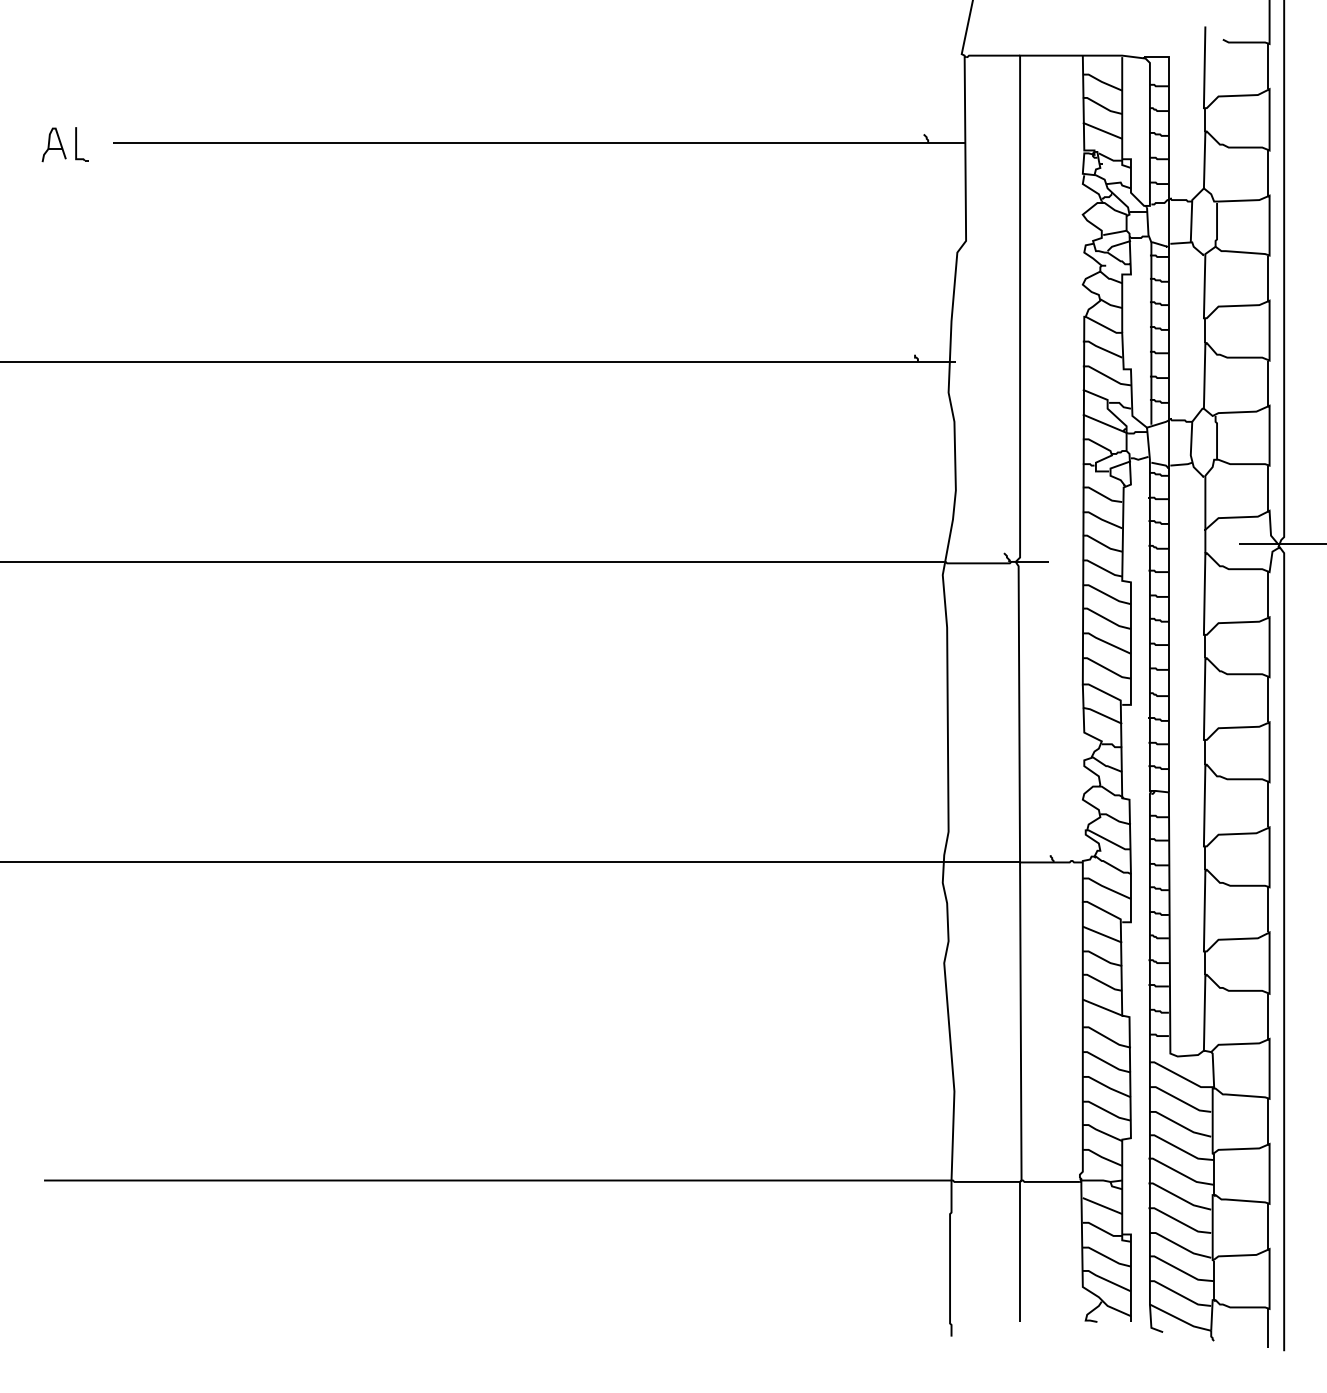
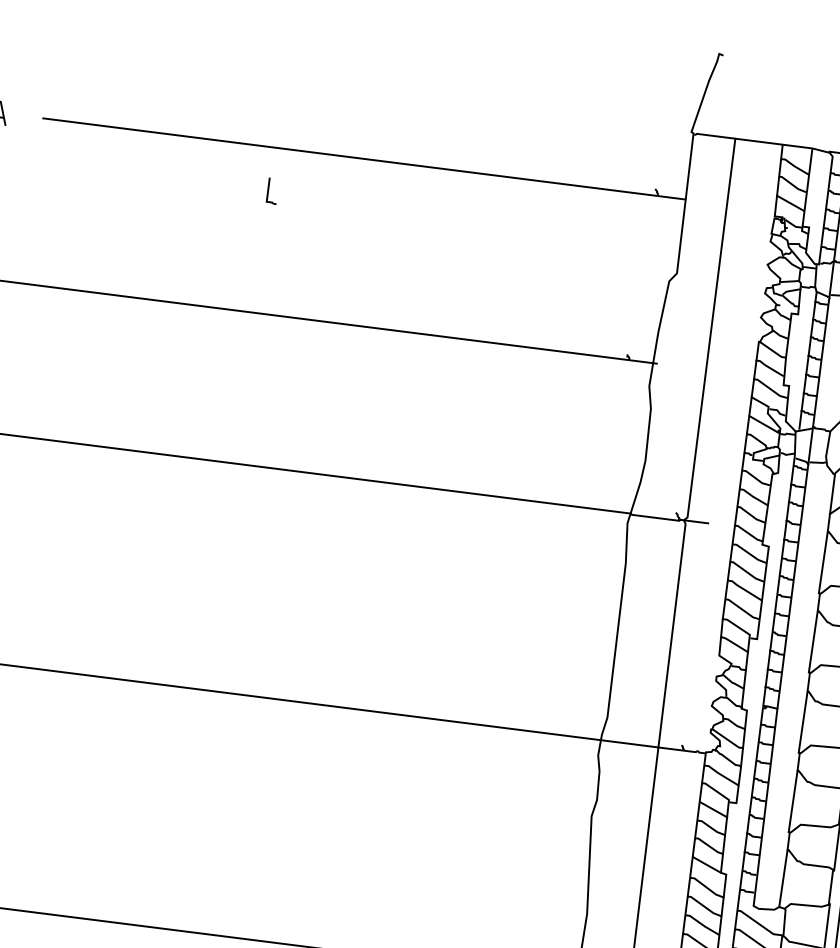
part: (81, 144) -> (272, 191), moved

